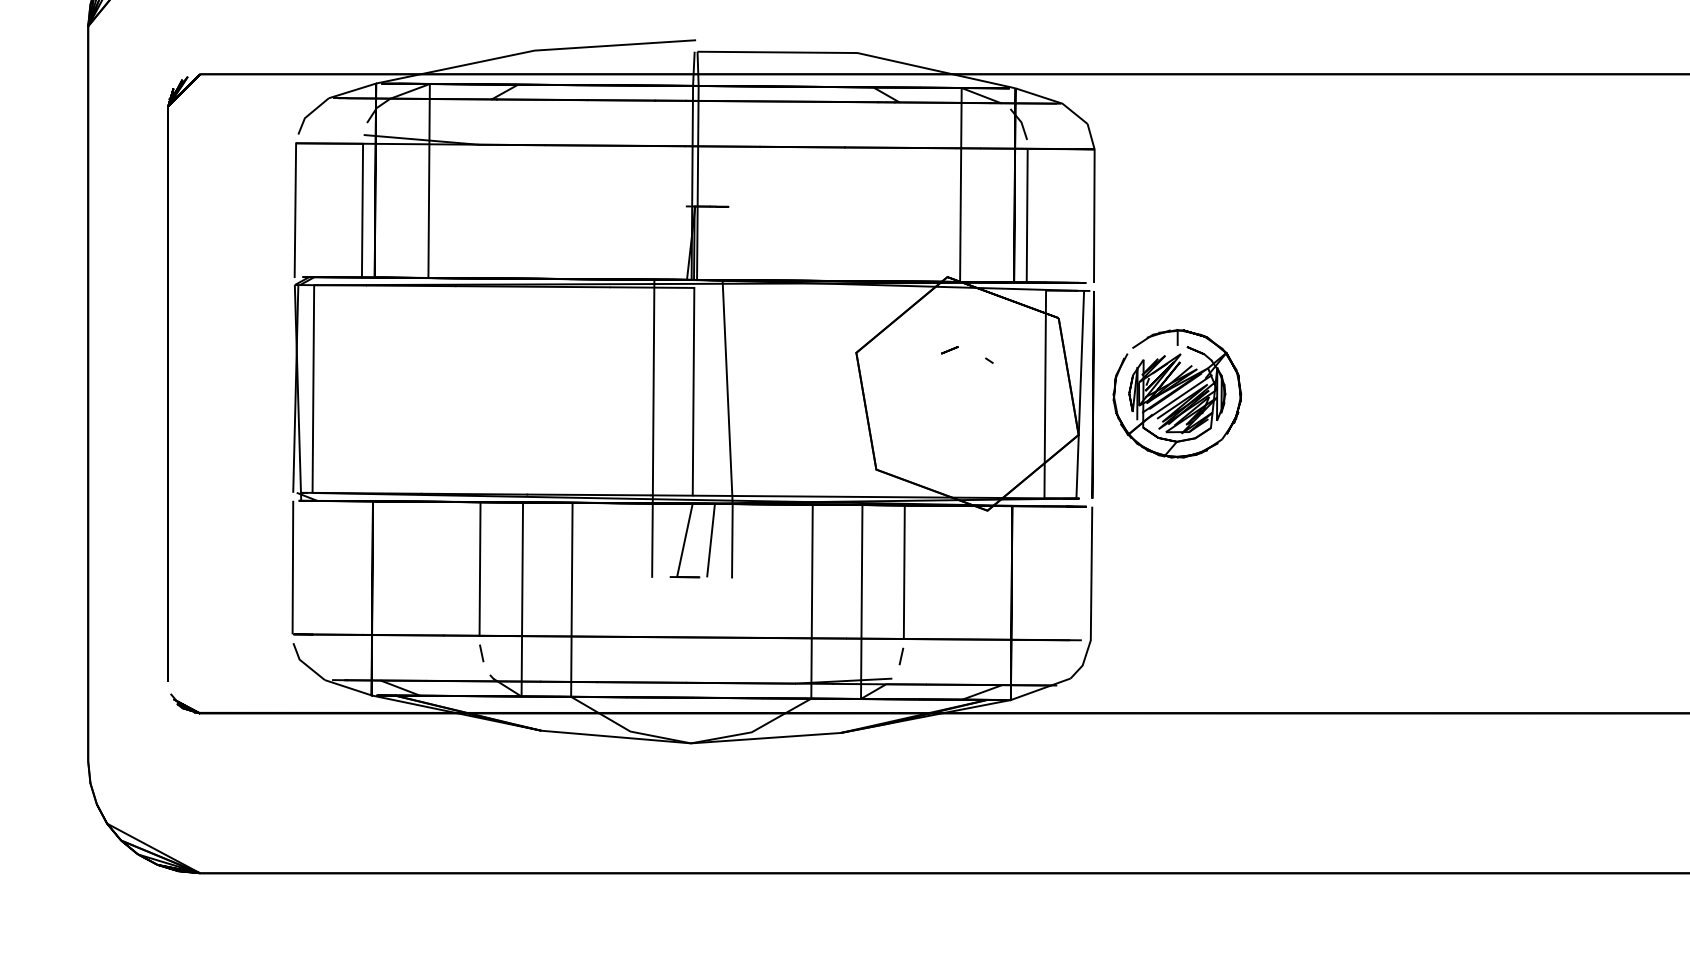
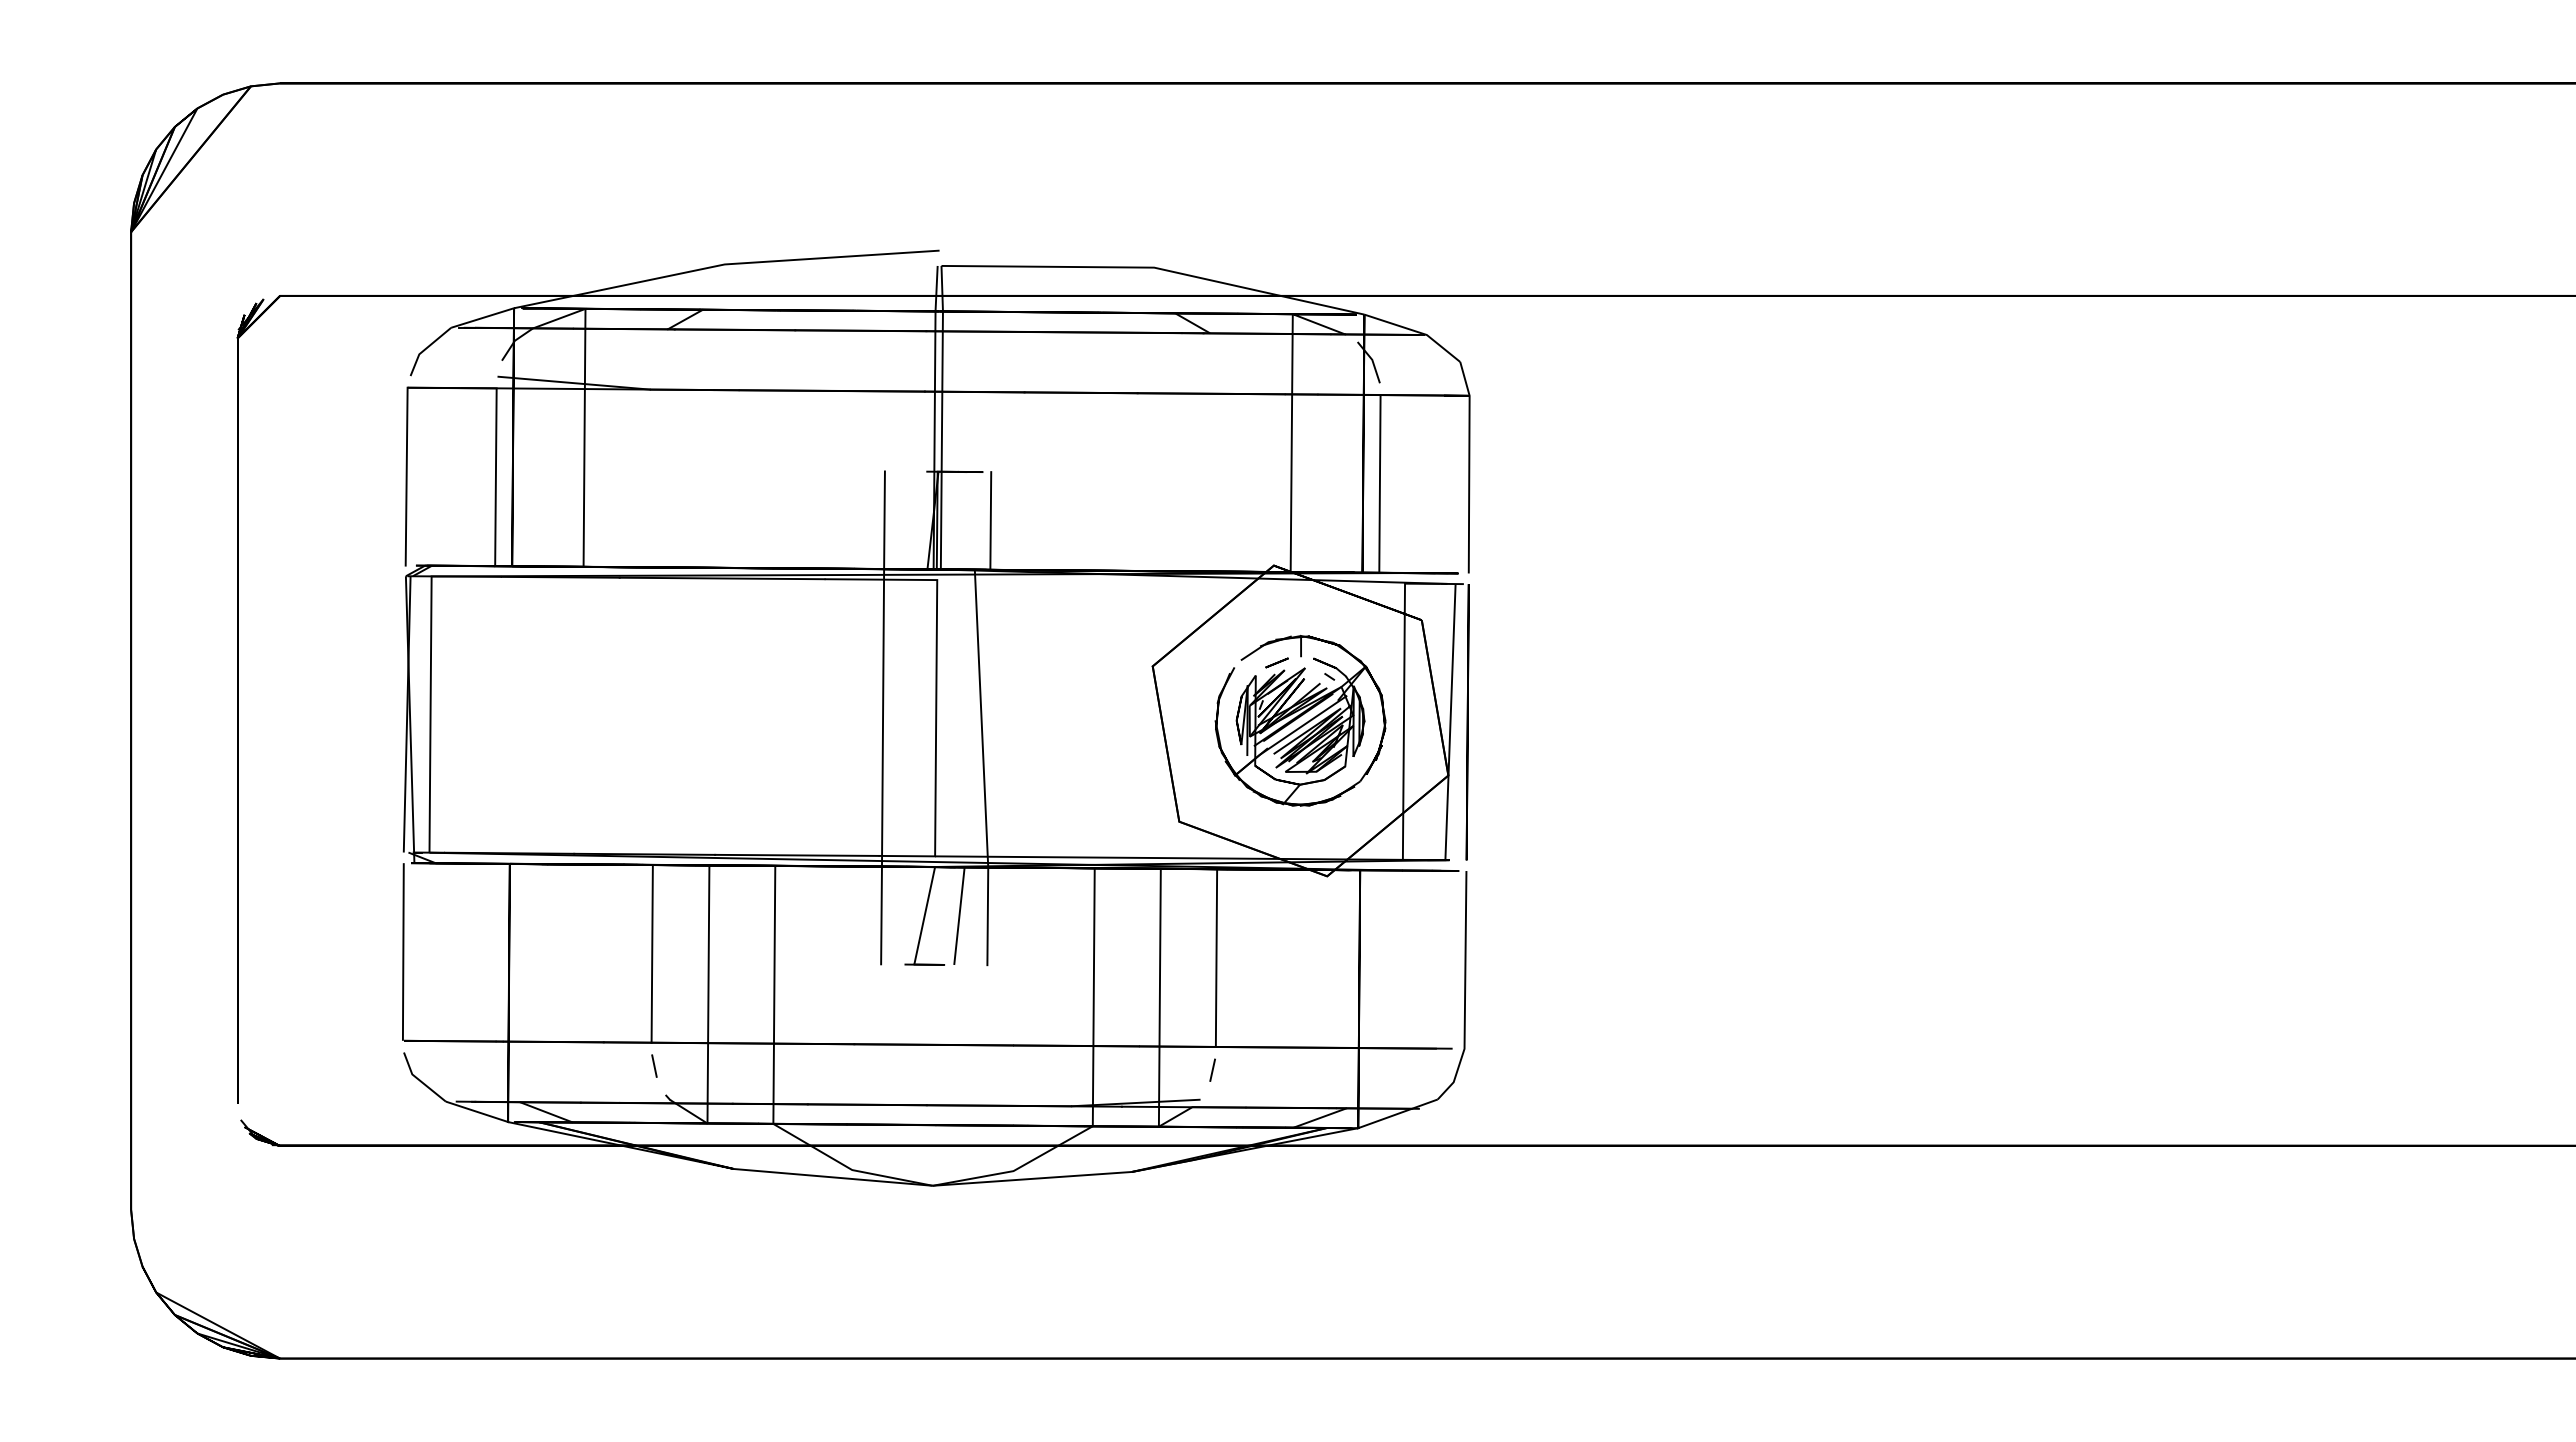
line: (654, 243) -> (884, 520), added
line: (734, 243) -> (990, 520), added
part: (1177, 393) -> (1300, 720), moved

